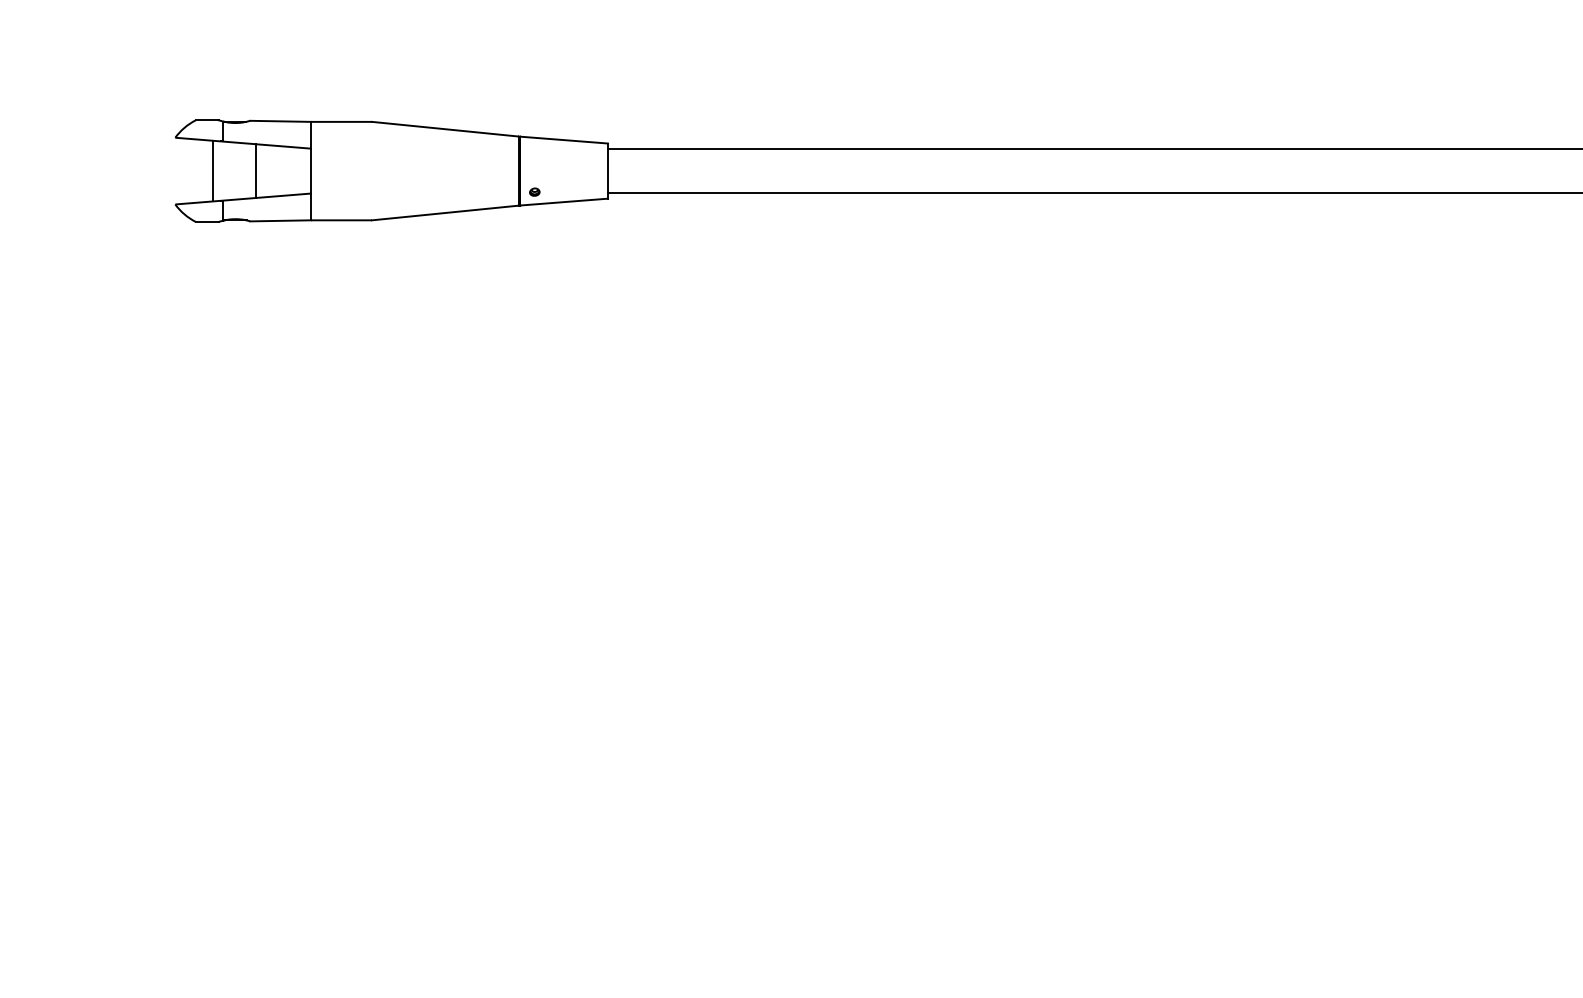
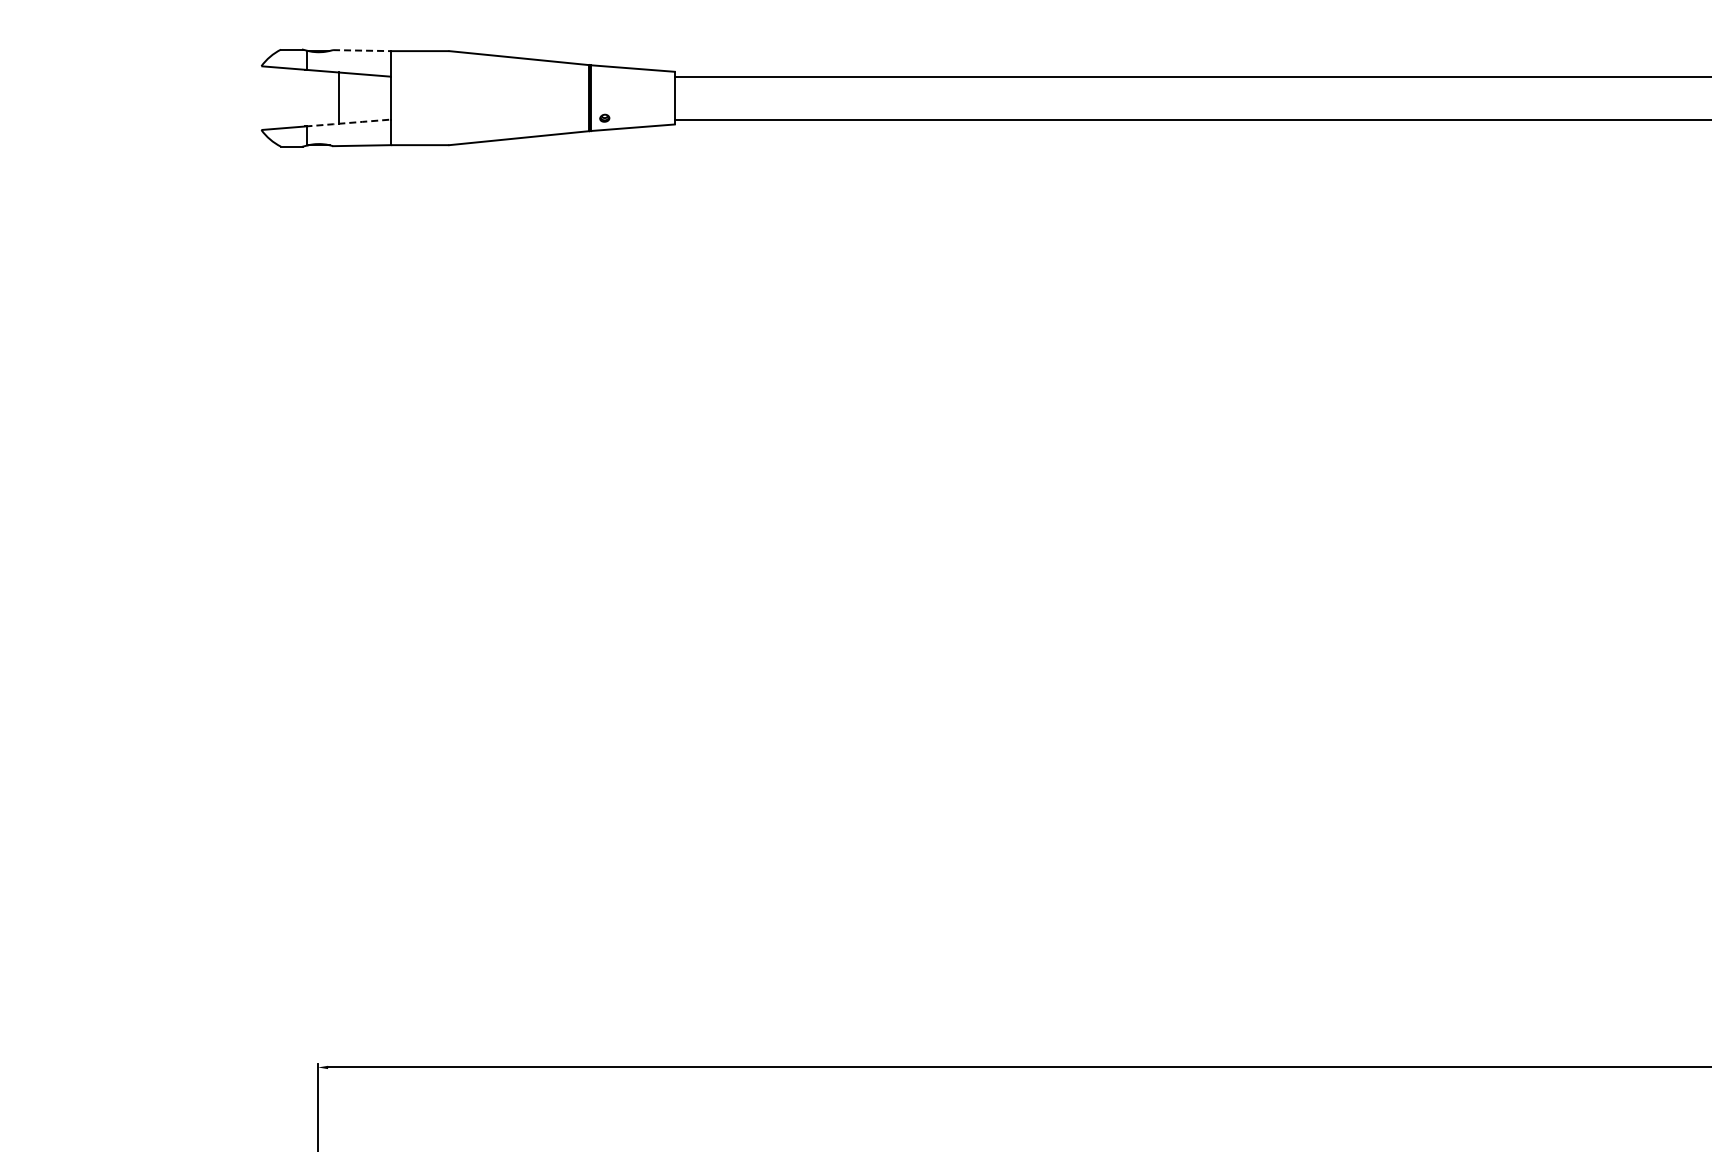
line: (281, 121) -> (362, 50), solid -> dashed
line: (213, 171) -> (297, 98), removed
line: (266, 197) -> (348, 123), solid -> dashed

